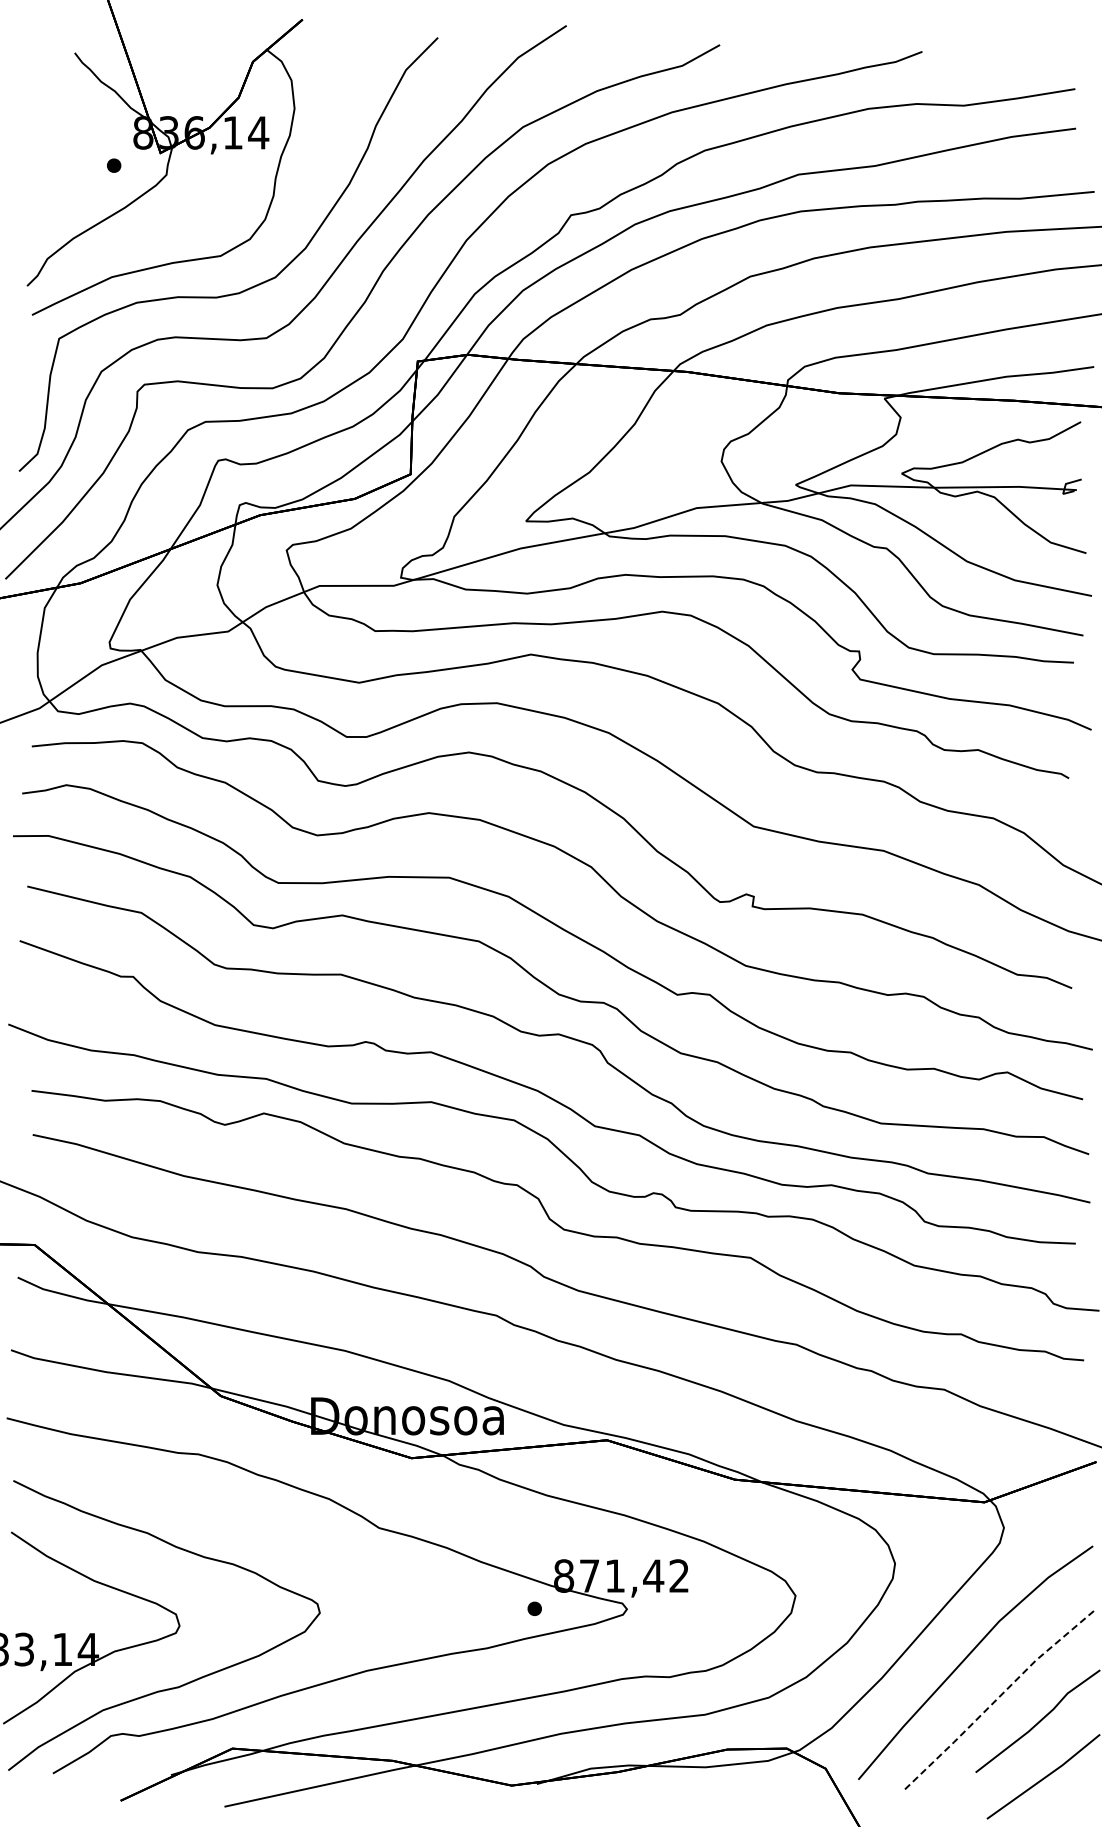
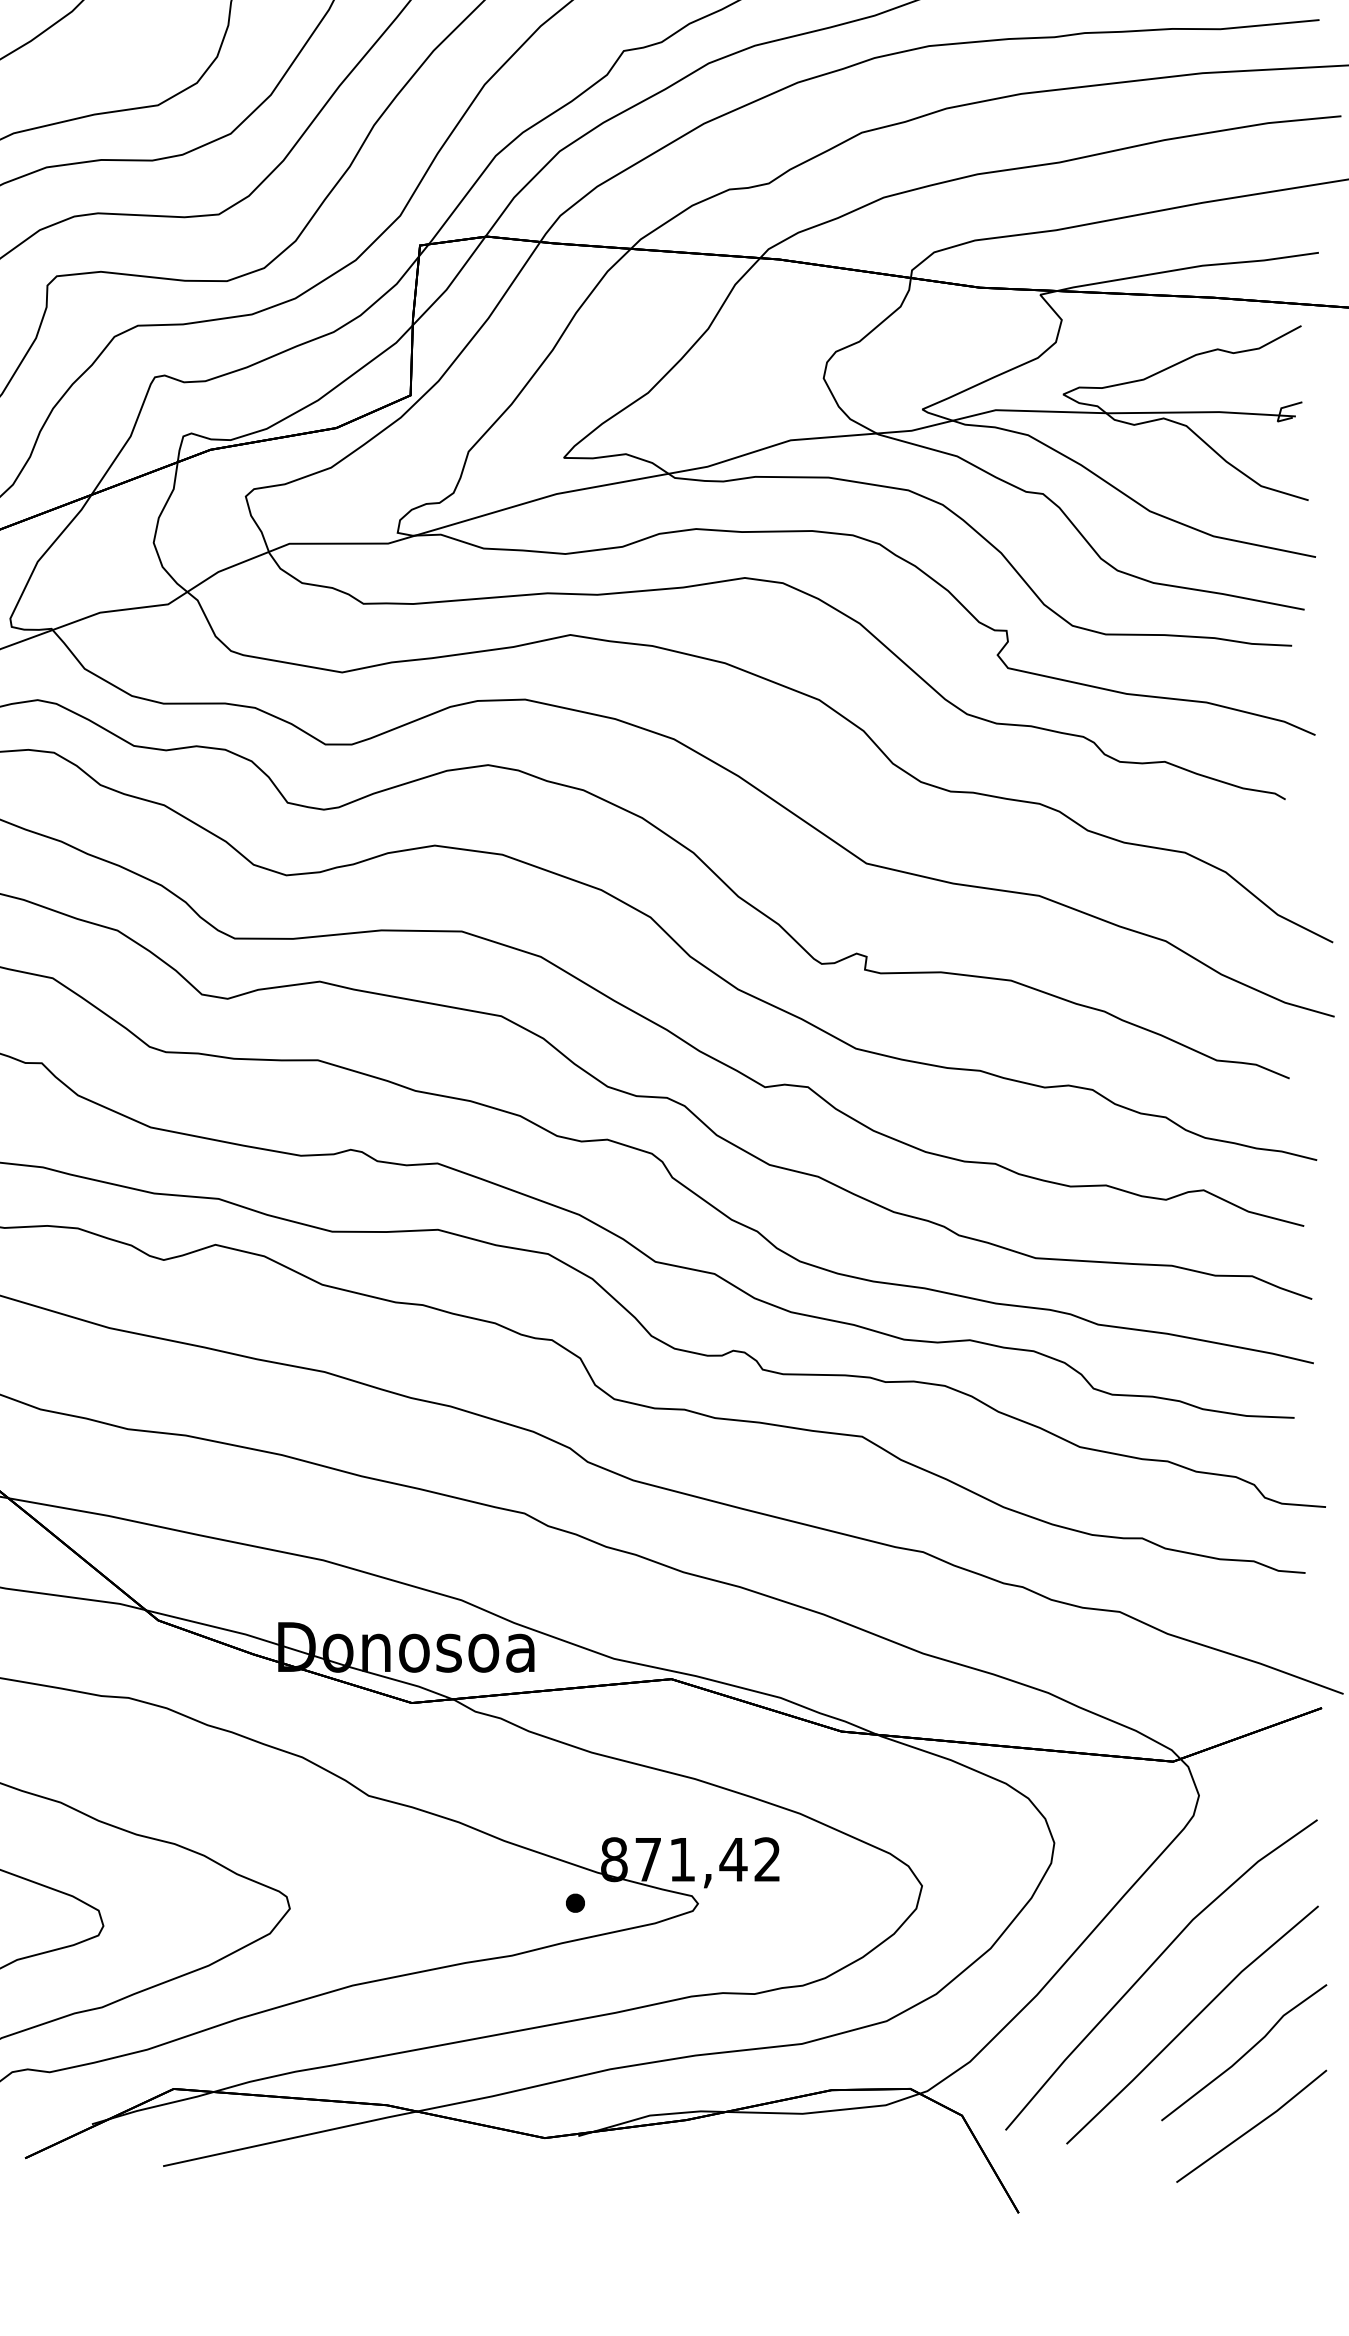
line: (997, 1698) -> (1190, 2022), dashed -> solid

